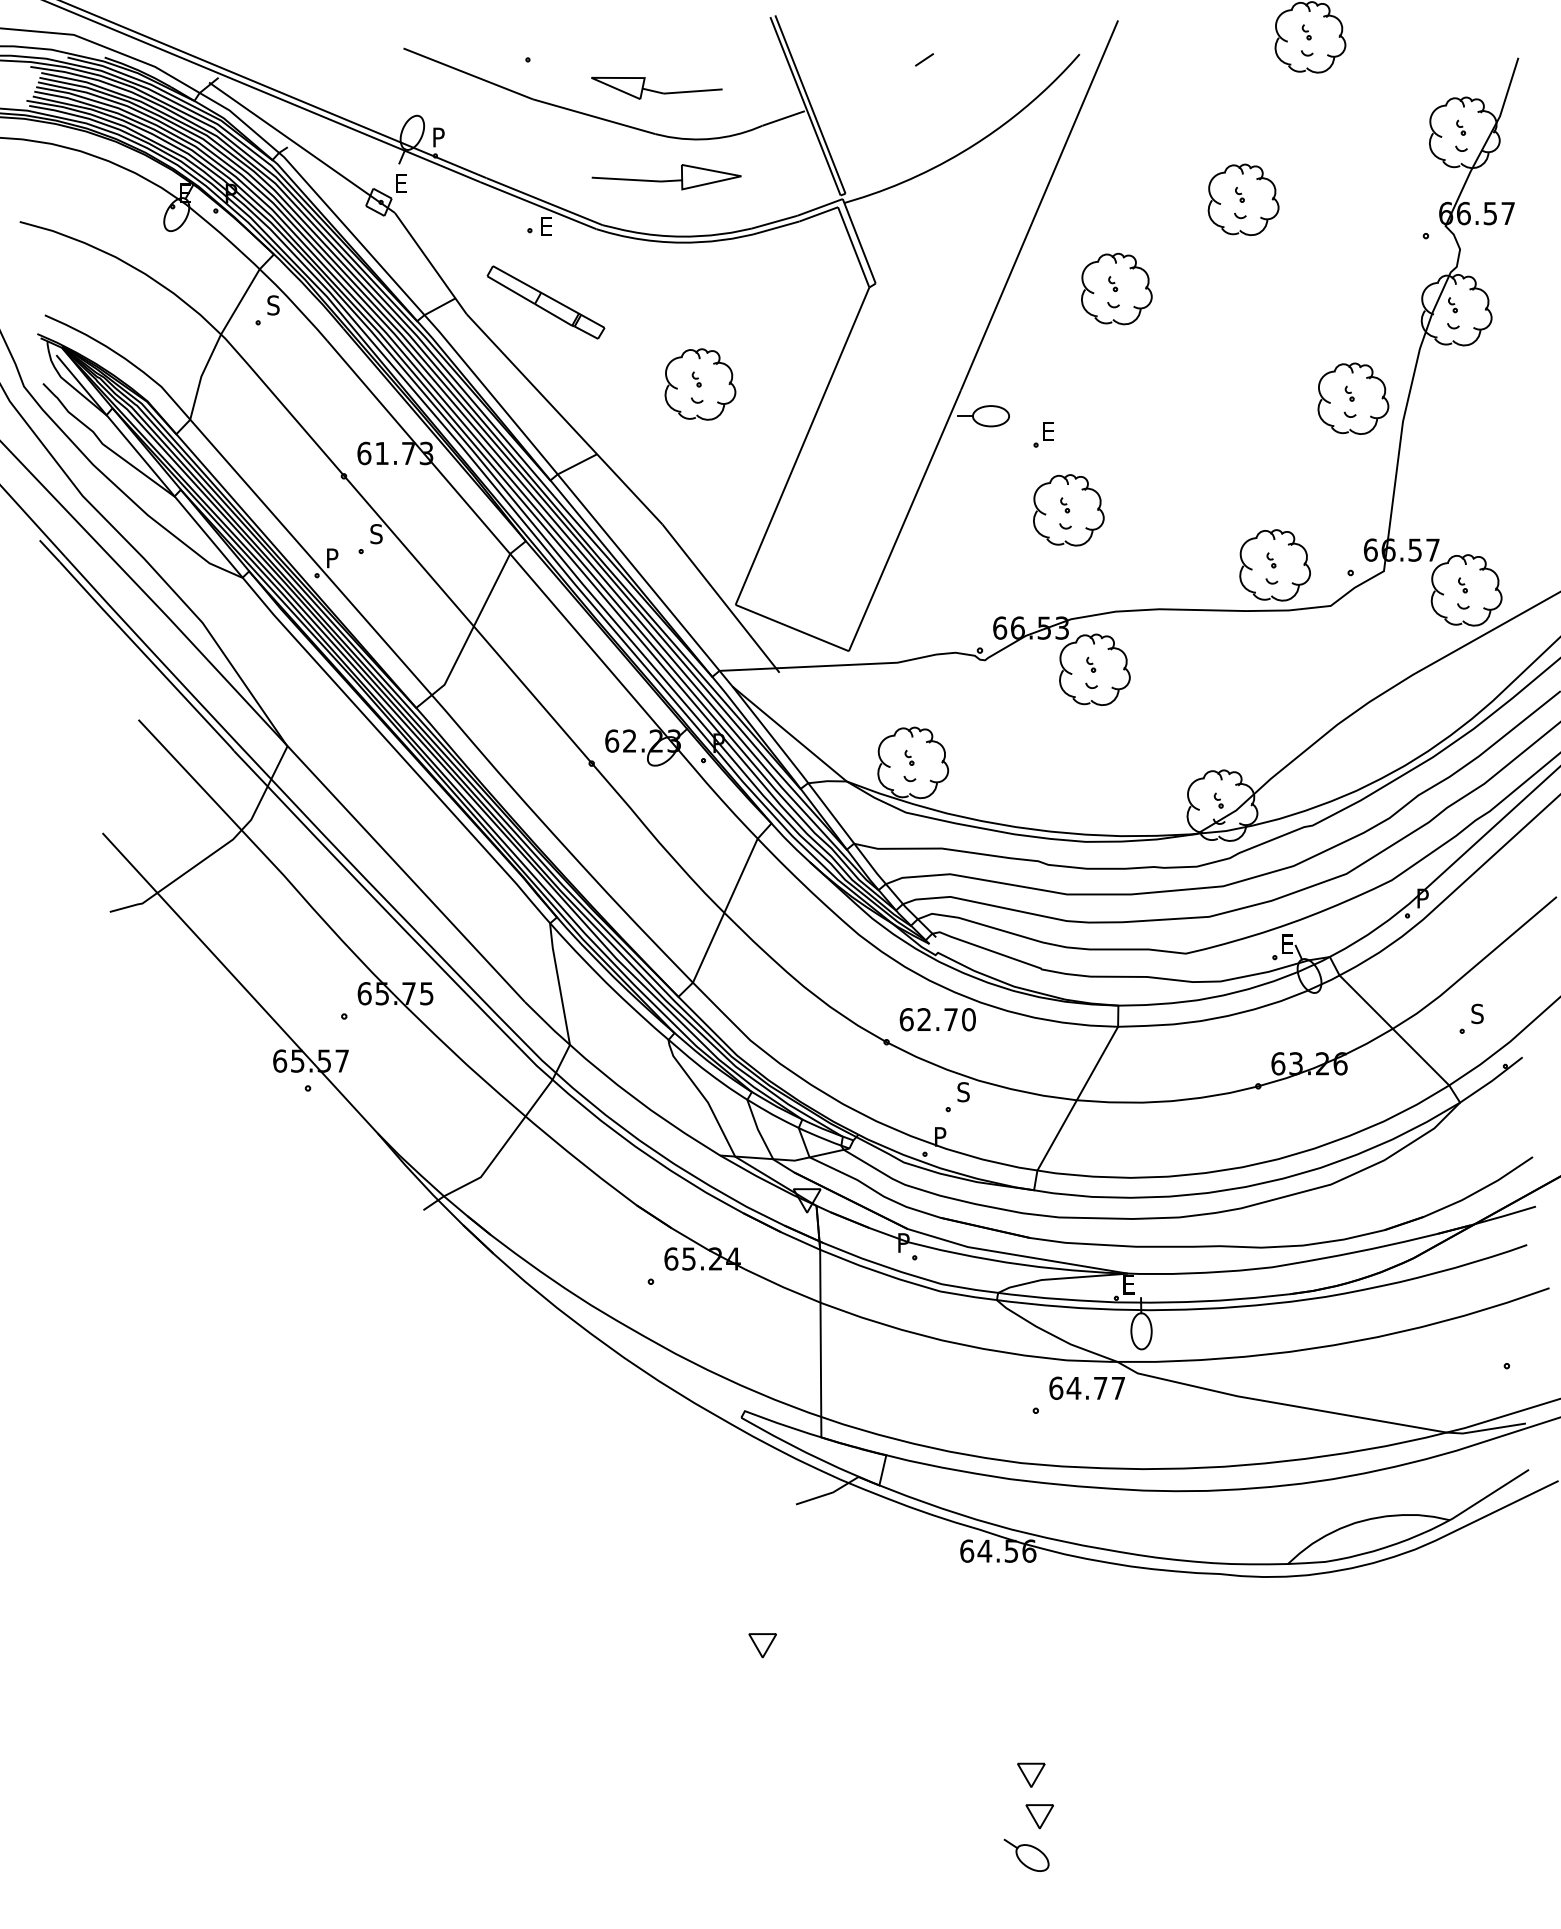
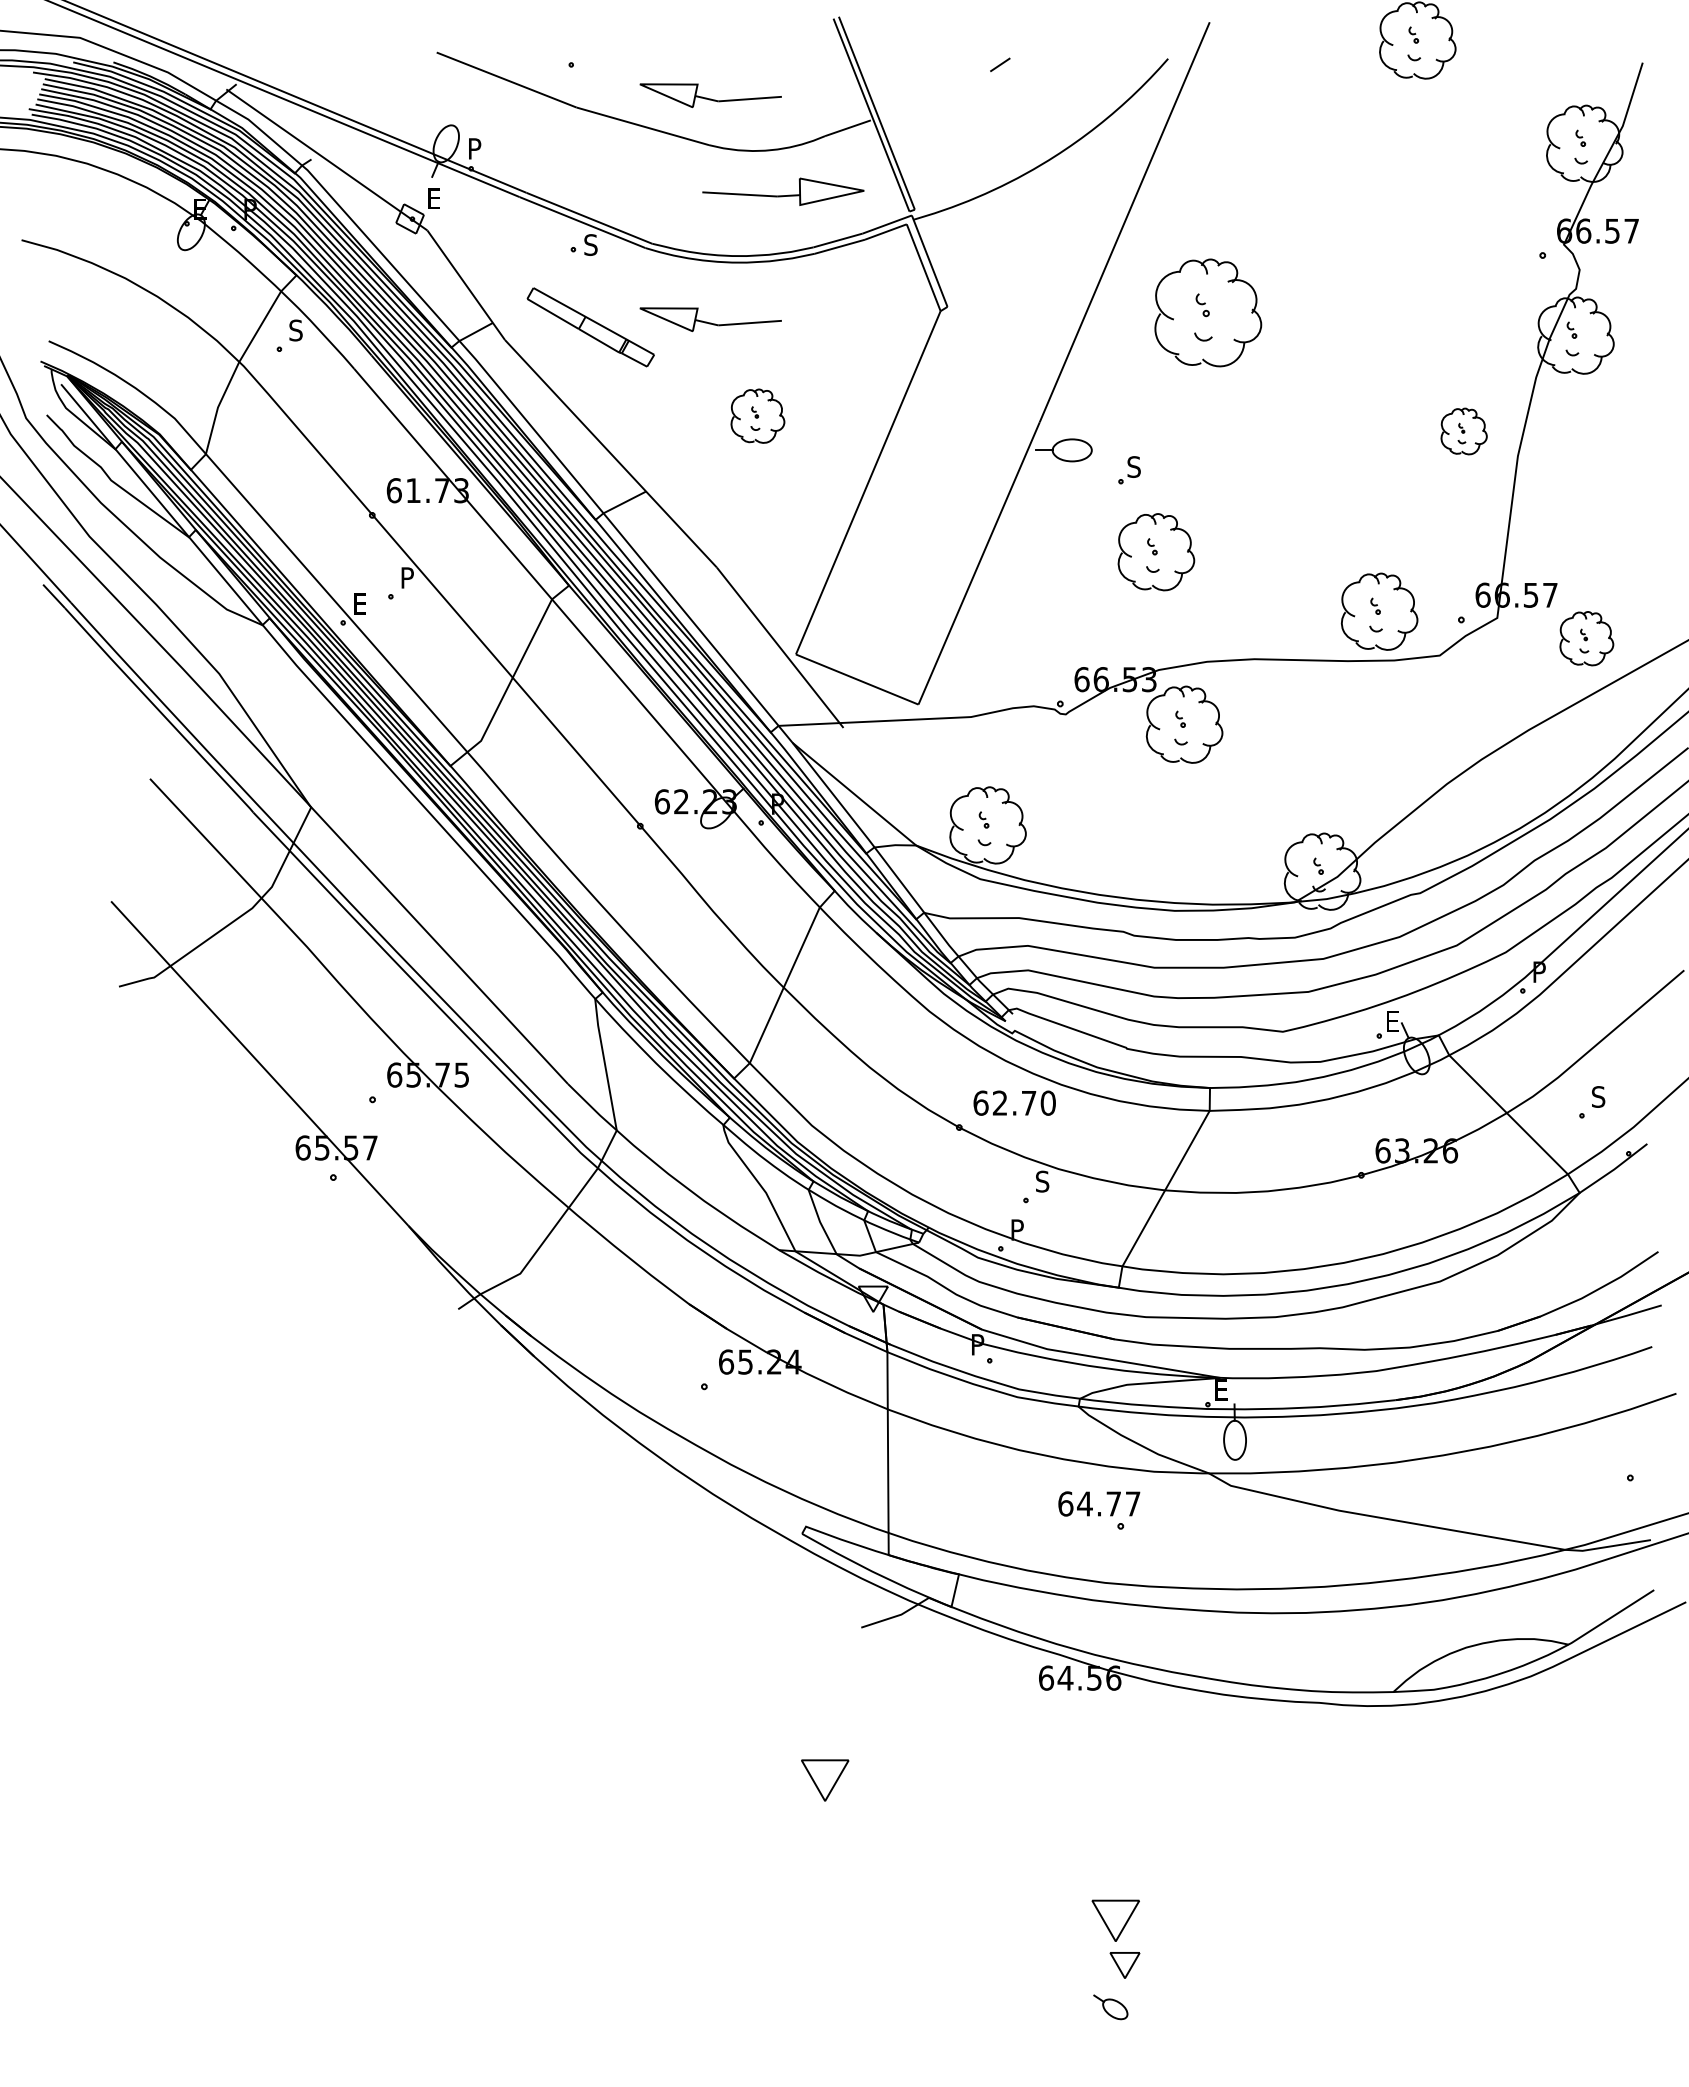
part: (666, 176) -> (783, 191), moved
part: (1243, 200) -> (1345, 216), removed
text: (545, 225) -> (590, 244), E -> S
part: (1116, 288) -> (1208, 312), size x1.4
part: (656, 295) -> (710, 319), added
part: (700, 384) -> (757, 416), size x0.7
part: (1352, 398) -> (1463, 431), size x0.6
text: (1047, 431) -> (1133, 466), E -> S
text: (376, 533) -> (407, 577), S -> P
text: (333, 557) -> (360, 603), P -> E
part: (1466, 590) -> (1586, 638), size x0.7
text: (1087, 1387) -> (1099, 1503), moved
part: (762, 1645) -> (825, 1780), size x1.6
part: (1031, 1775) -> (1115, 1920), size x1.6
part: (1026, 1855) -> (1110, 2007), size x0.7

